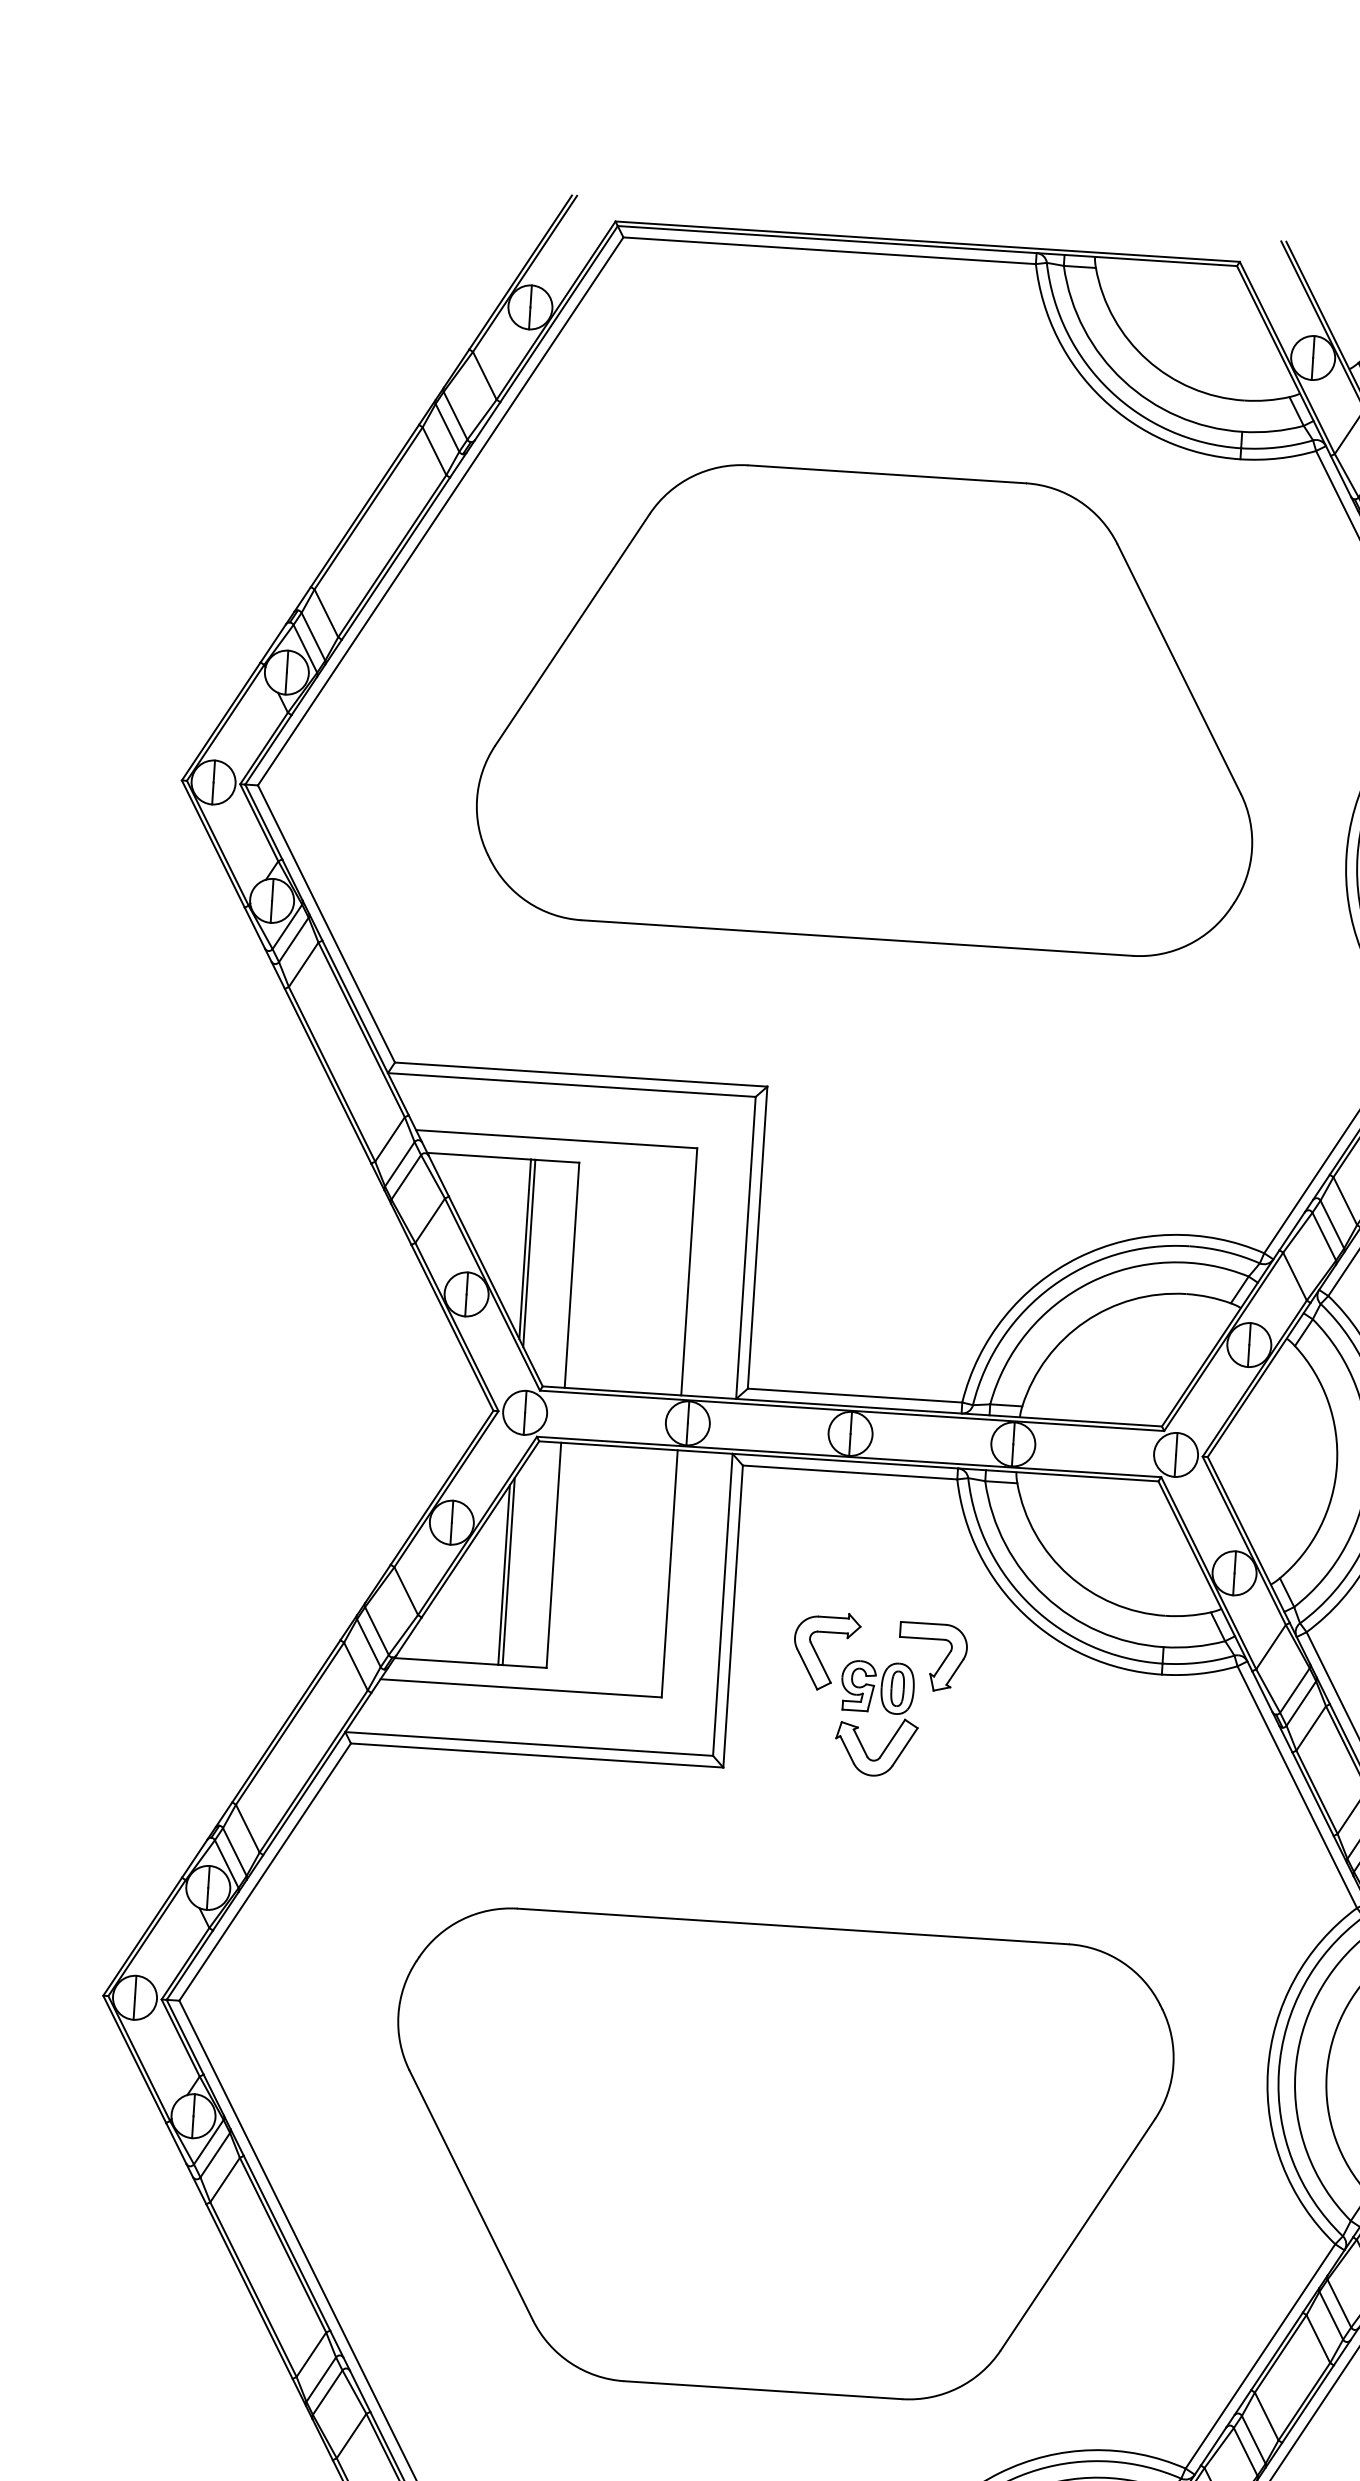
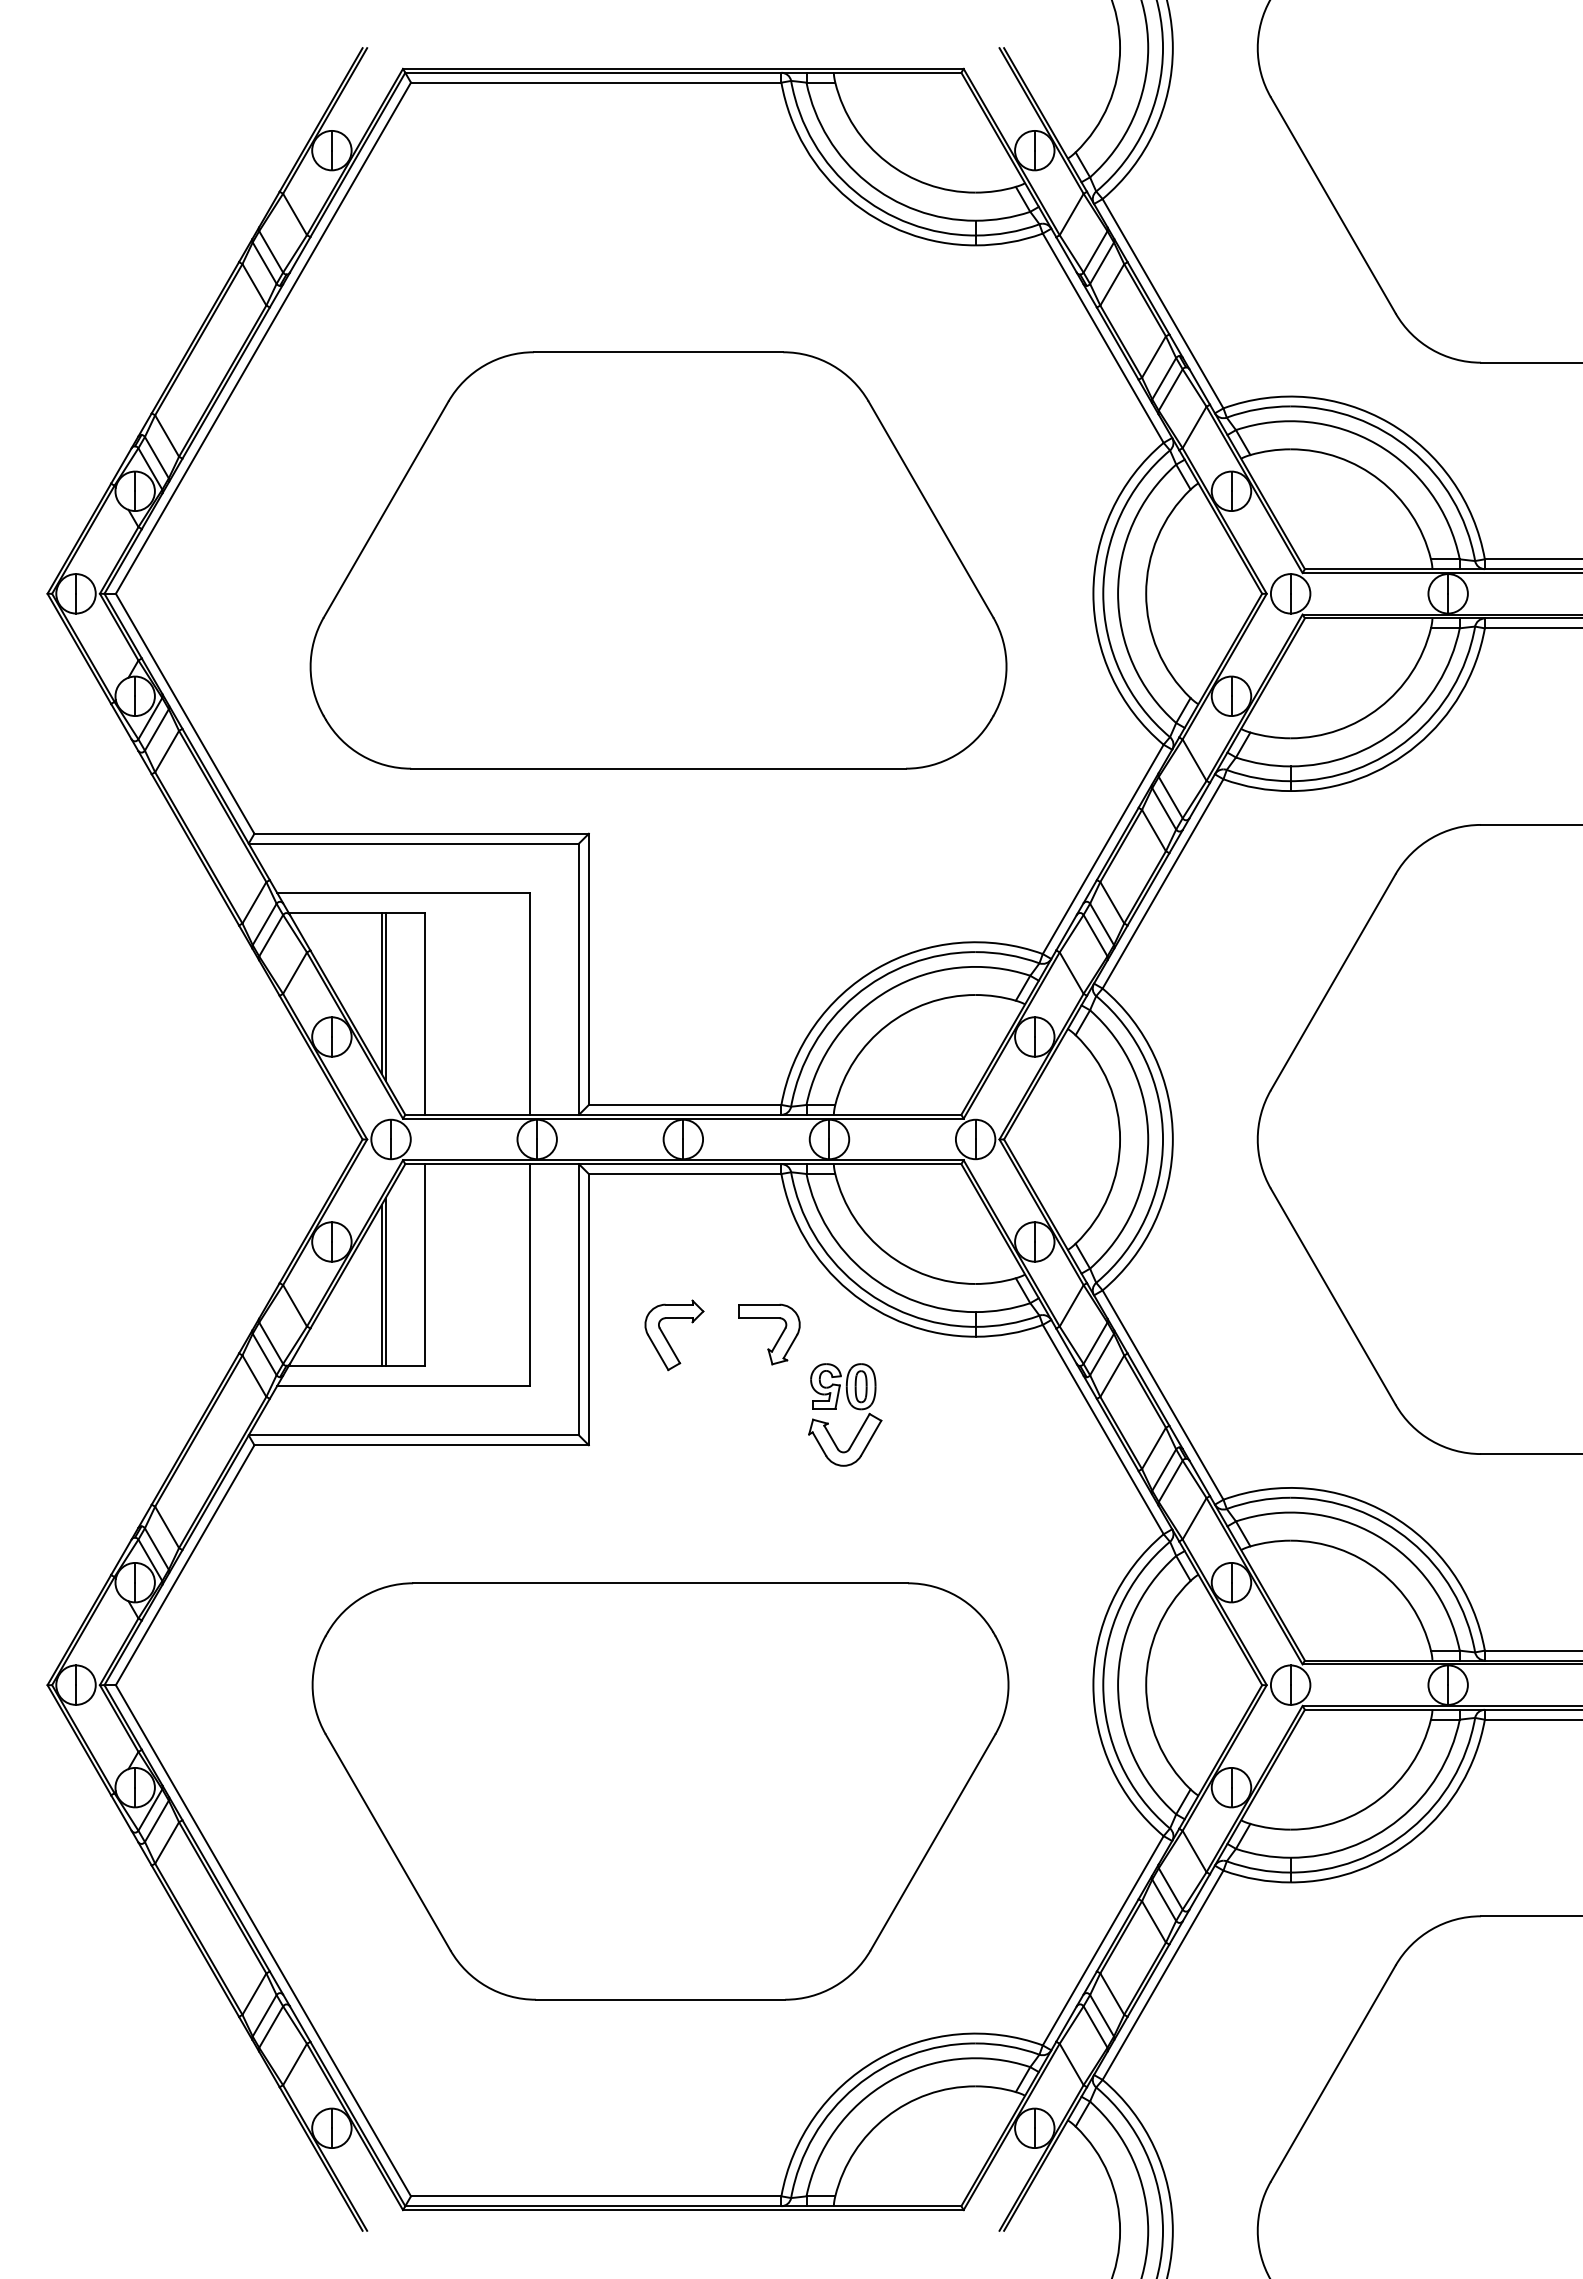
part: (872, 706) -> (658, 560), moved
part: (886, 1711) -> (852, 1407), moved

